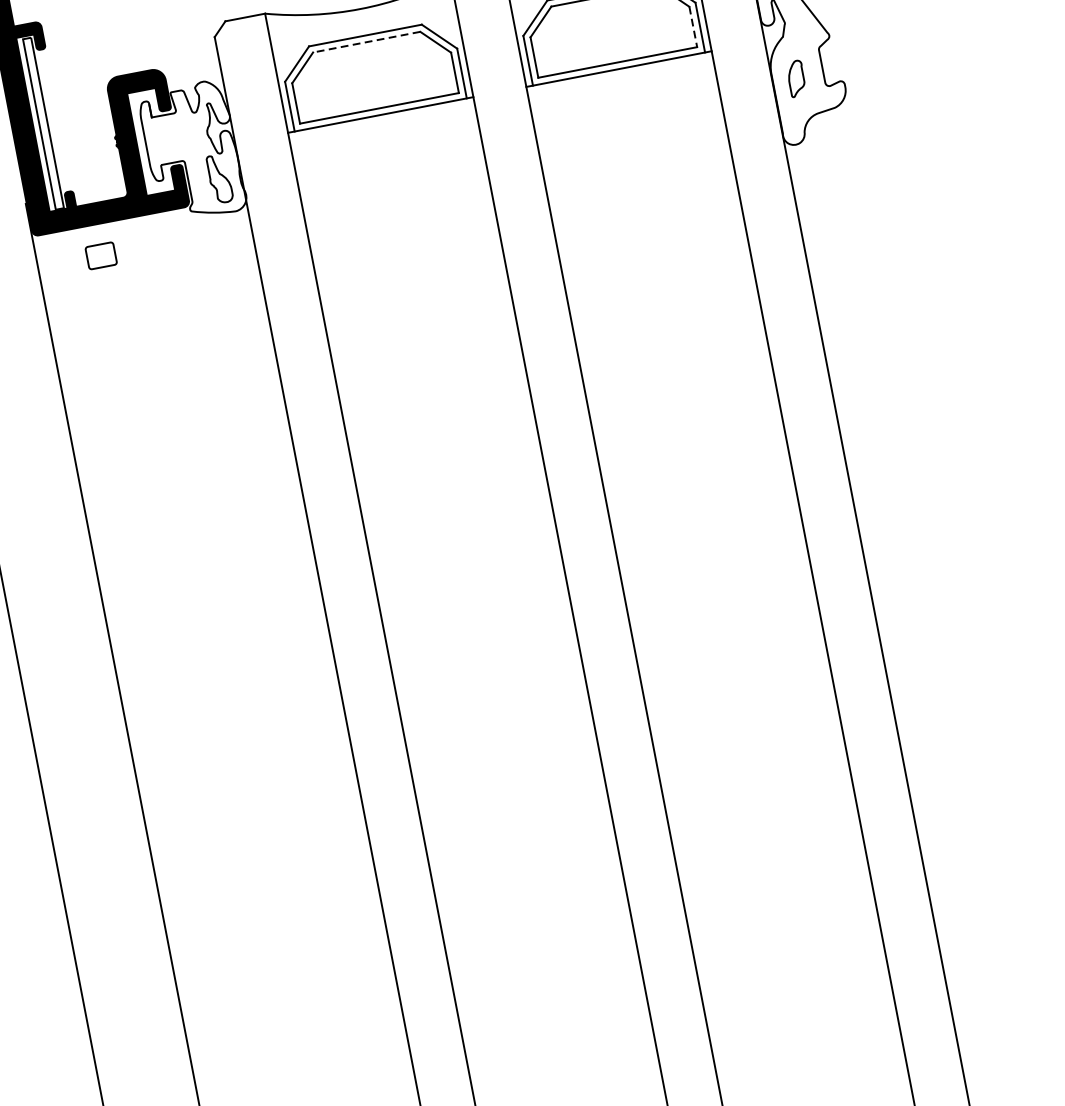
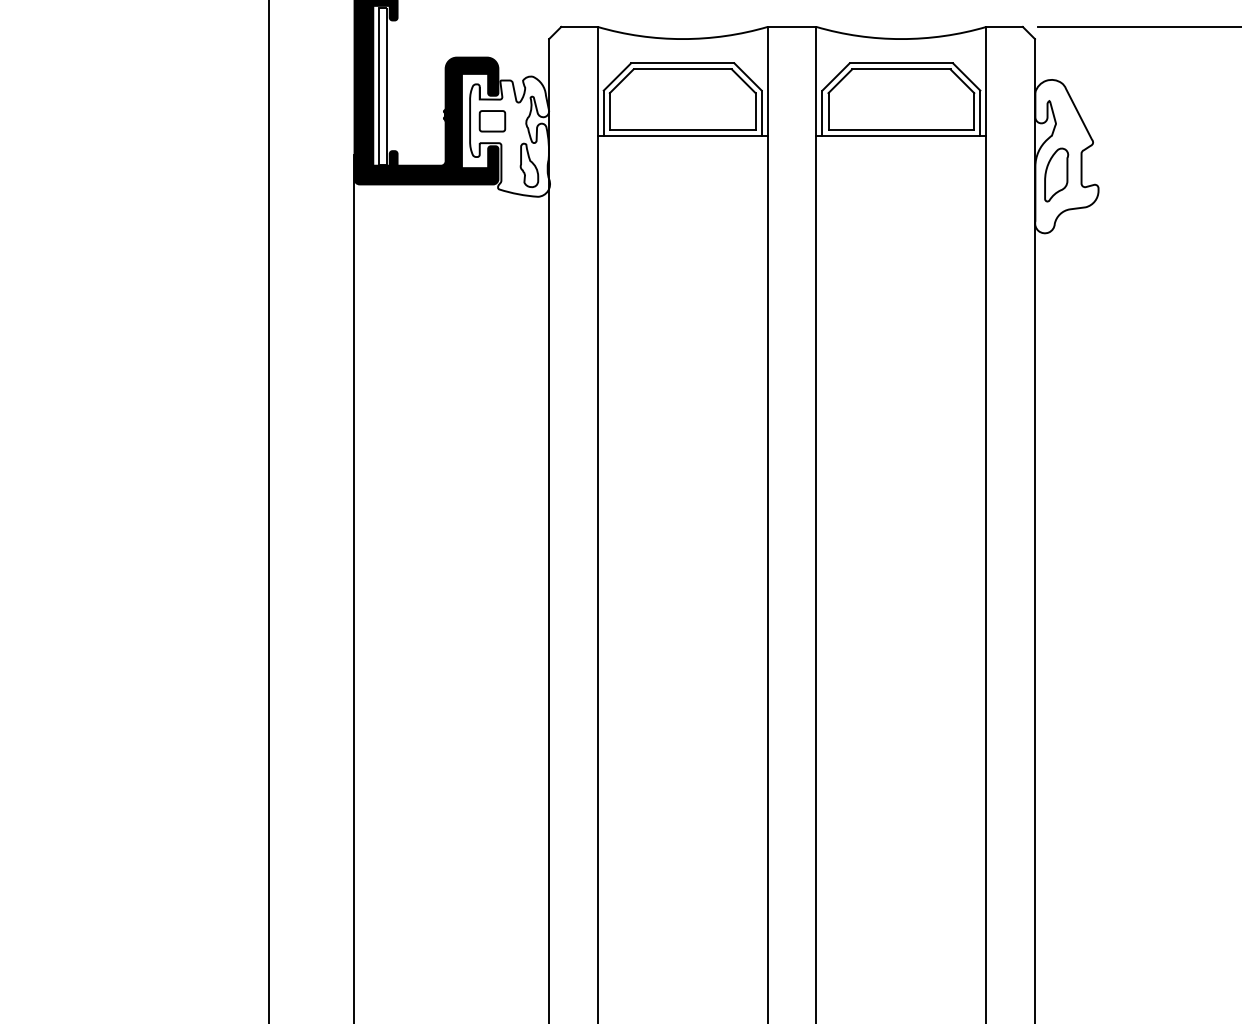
line: (693, 26) -> (974, 111), dashed -> solid
line: (366, 42) -> (682, 69), dashed -> solid
part: (796, 78) -> (1056, 174), size x1.67
part: (101, 256) -> (492, 121), moved

